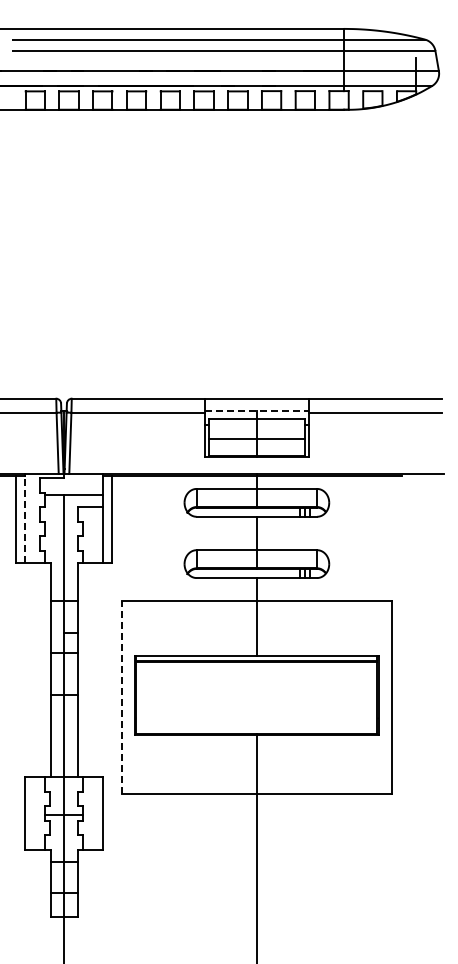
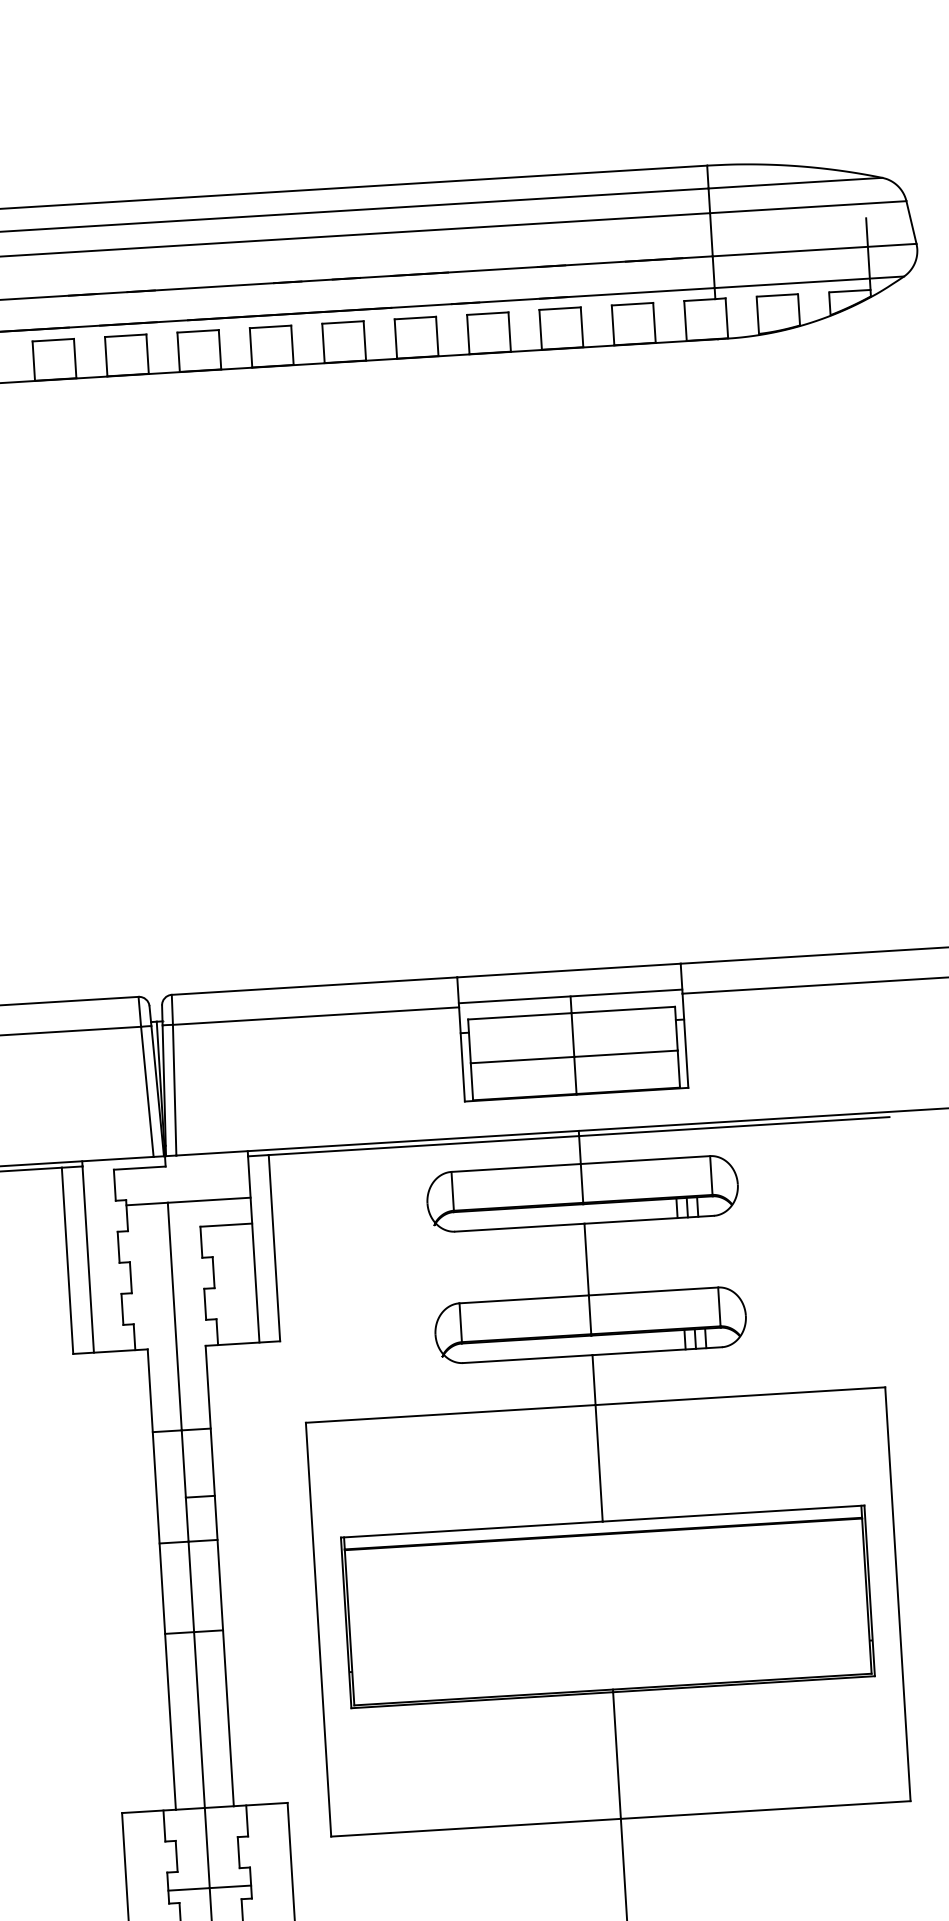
line: (257, 410) -> (571, 995), dashed -> solid
line: (25, 518) -> (88, 1257), dashed -> solid
line: (121, 697) -> (317, 1629), dashed -> solid

